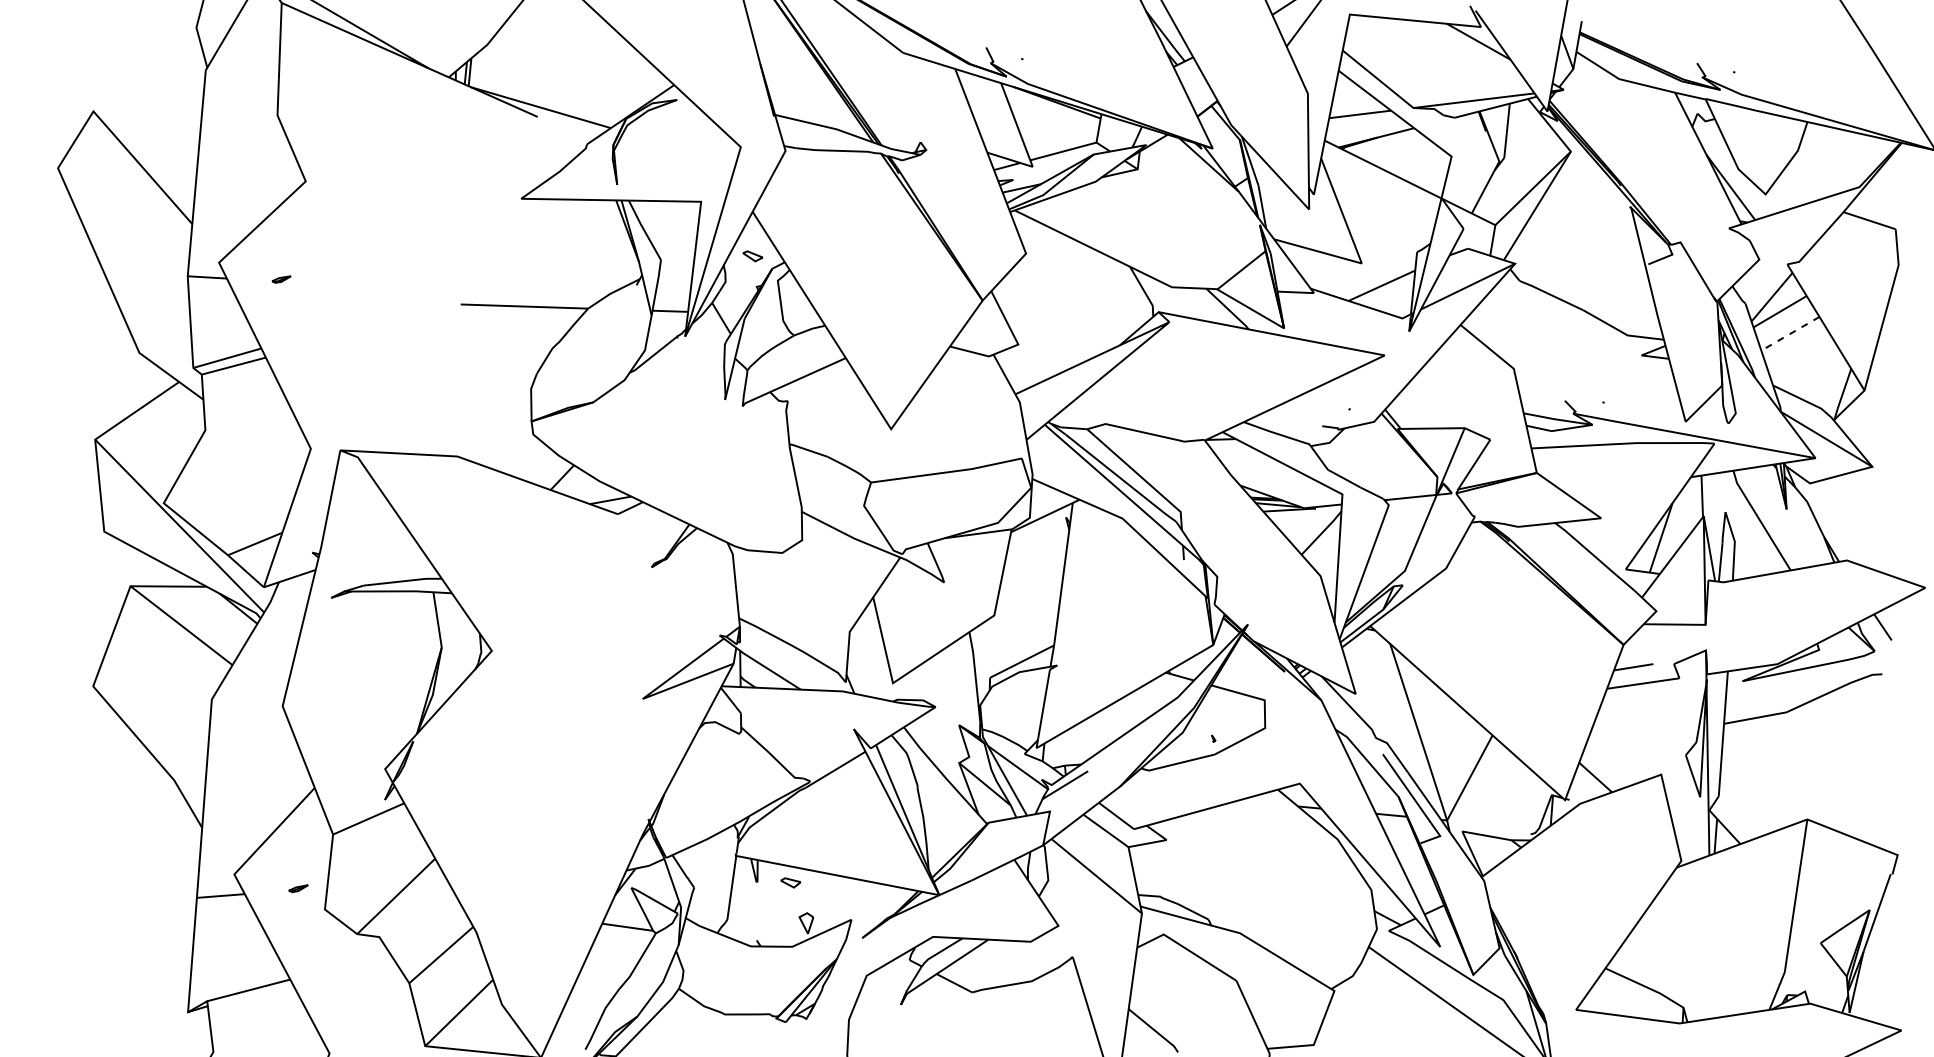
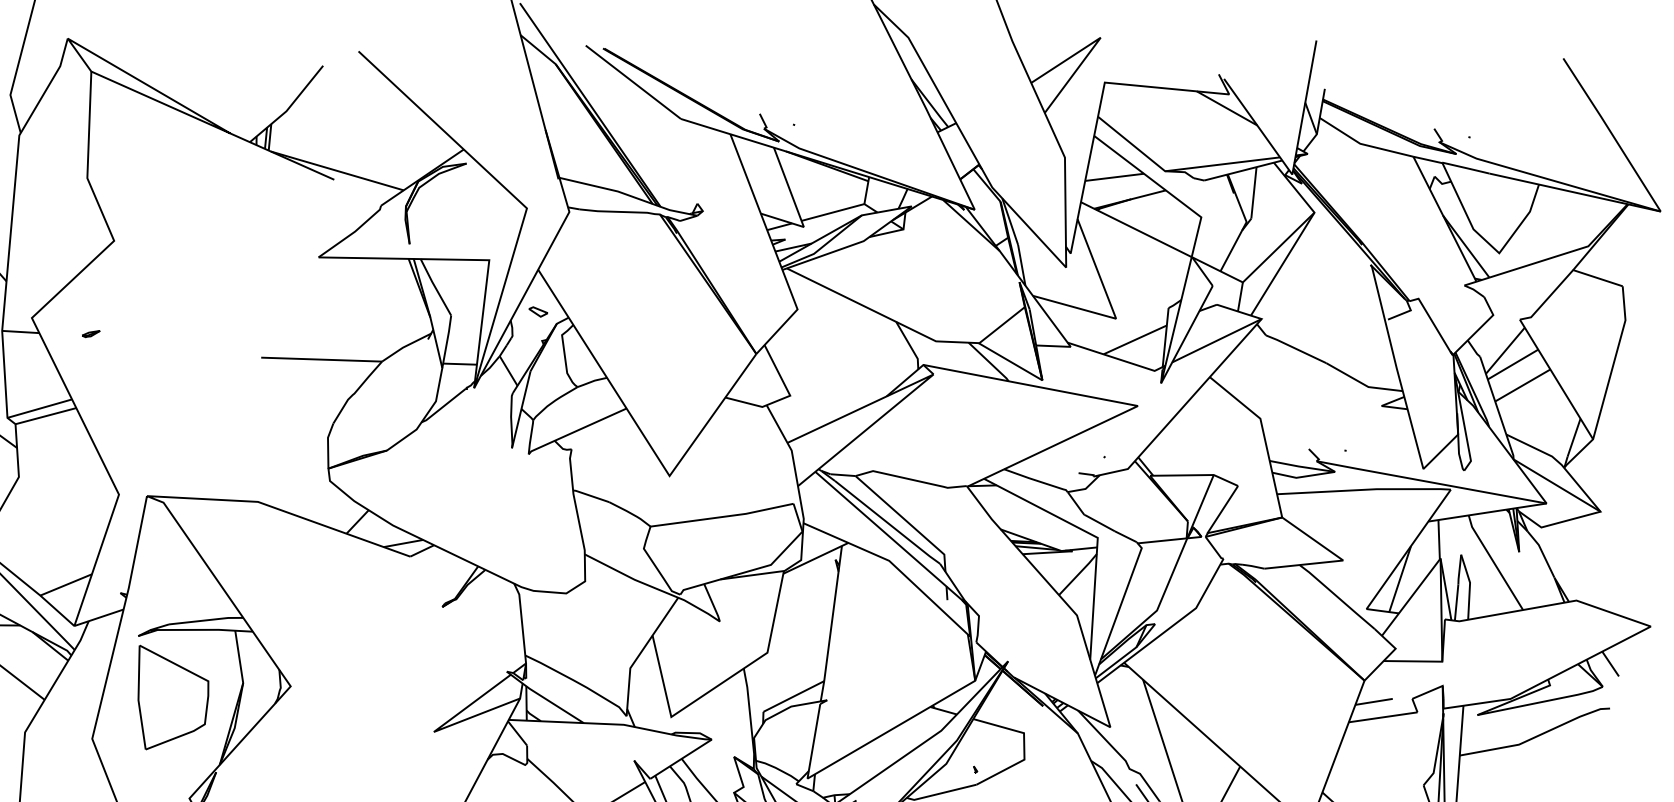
line: (1790, 333) -> (1522, 385), dashed -> solid
part: (367, 662) -> (172, 697), added

